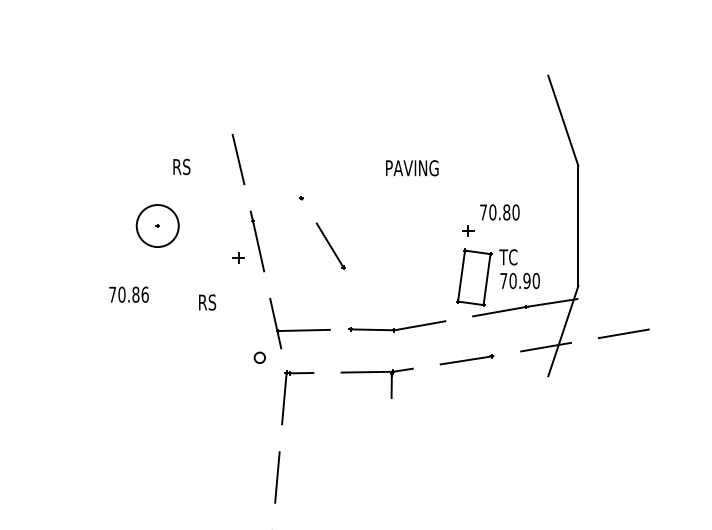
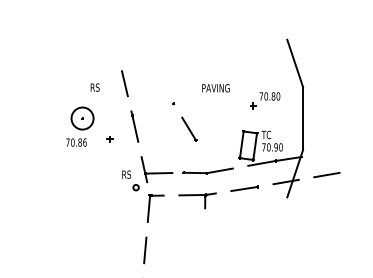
part: (491, 220) -> (265, 100), moved
part: (321, 231) -> (184, 121), moved
part: (237, 258) -> (109, 139), moved
text: (128, 294) -> (76, 142), moved
text: (207, 302) -> (126, 174), moved

